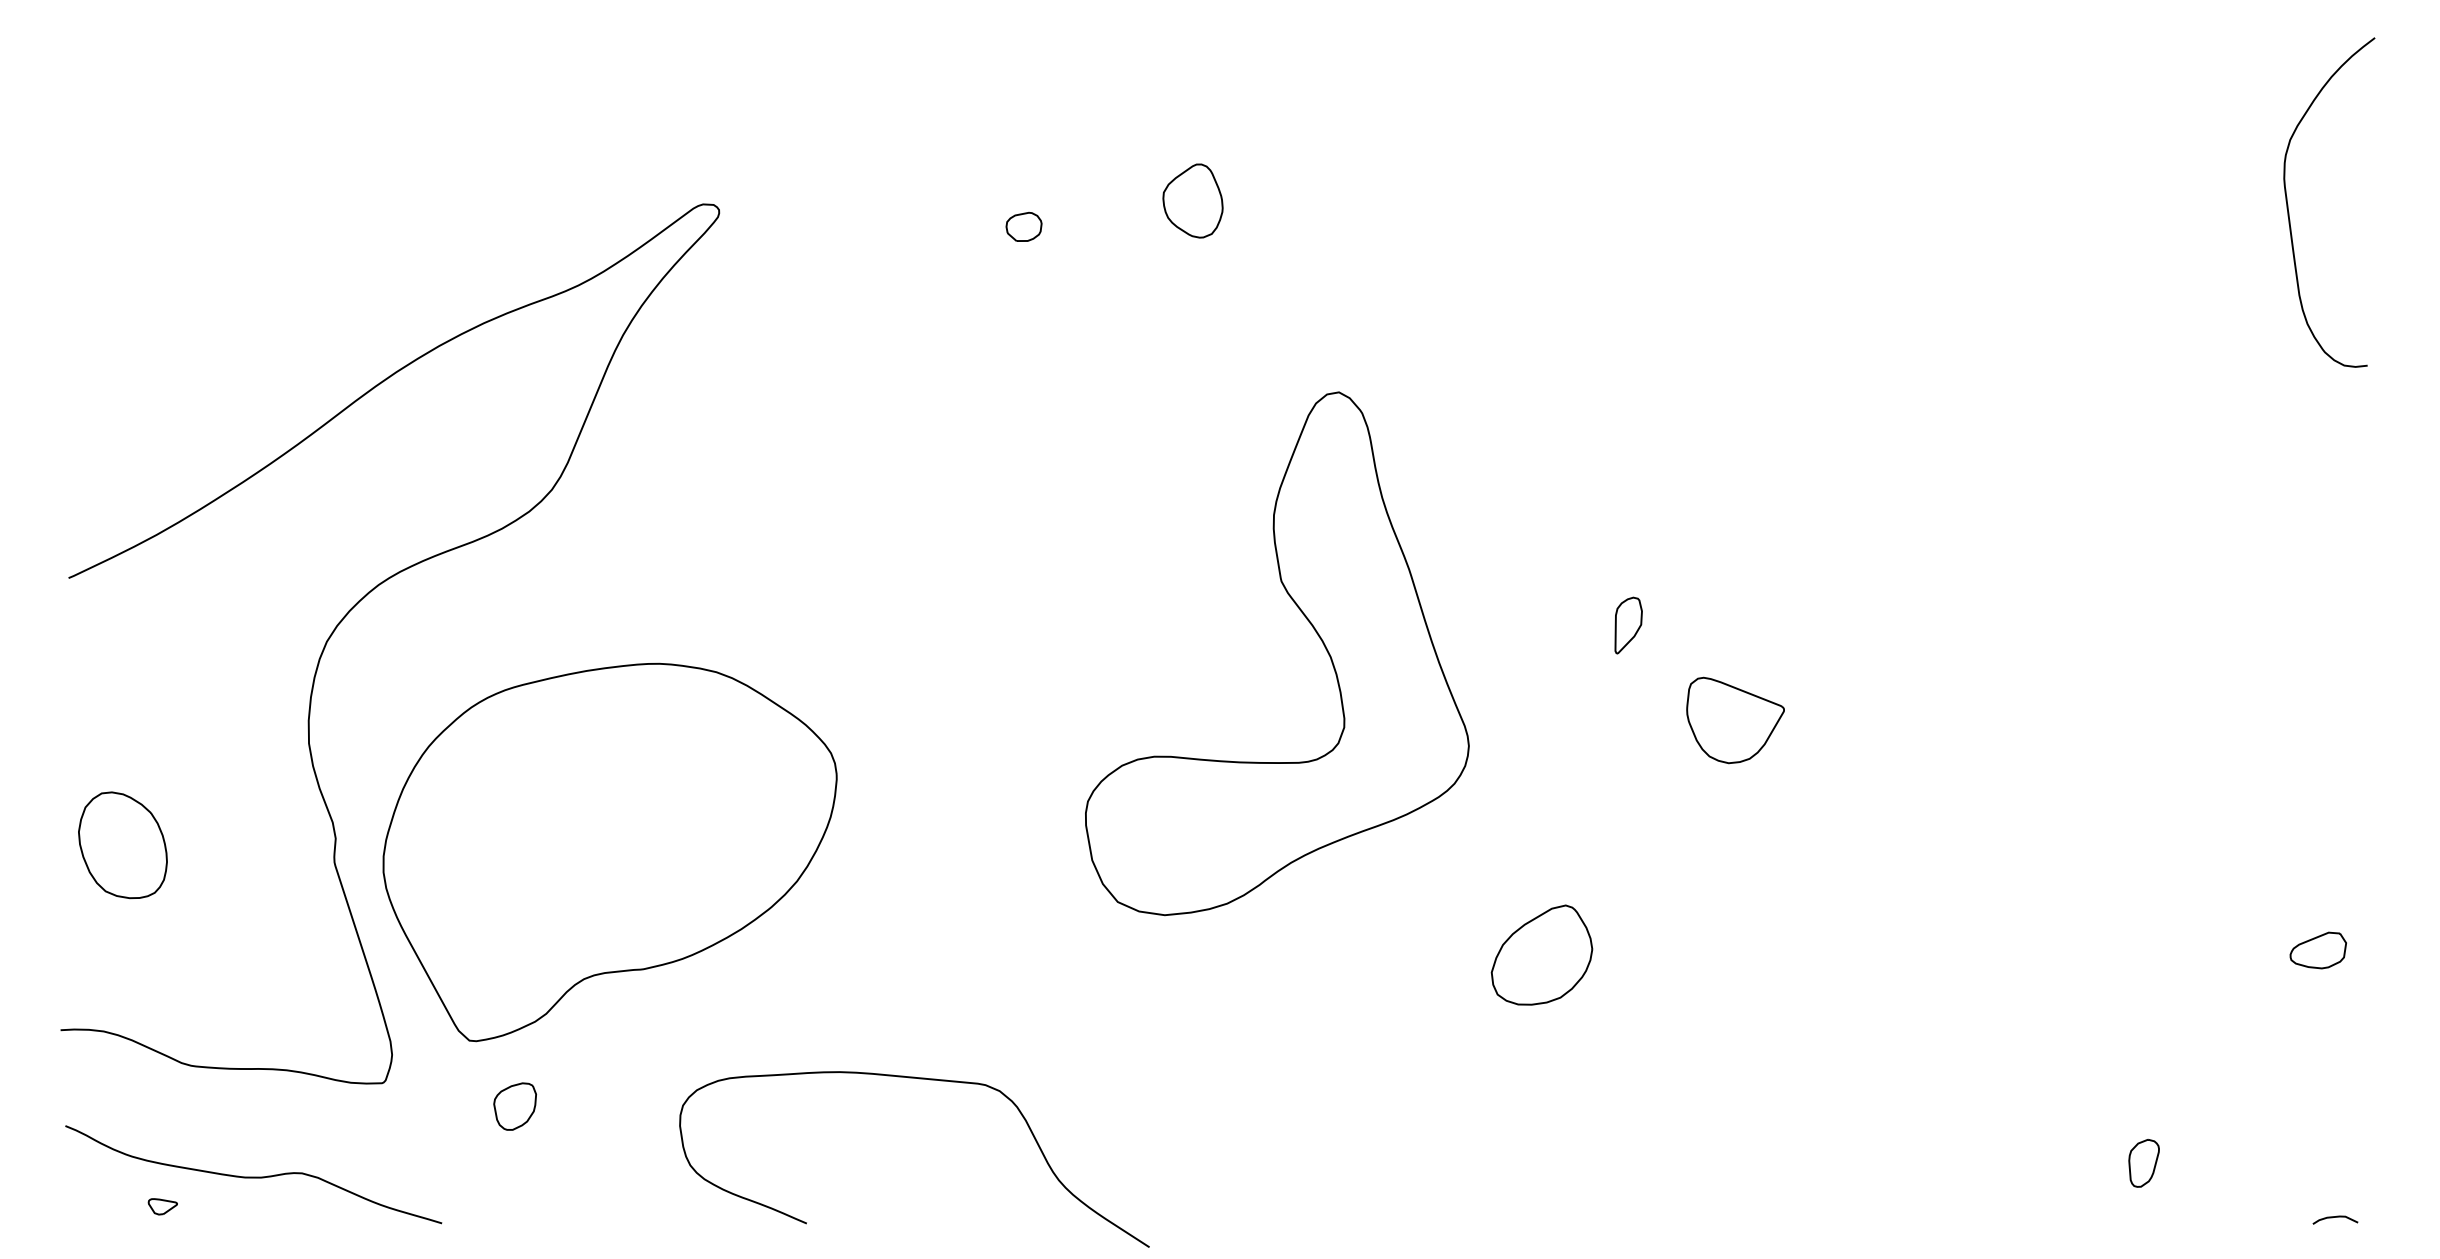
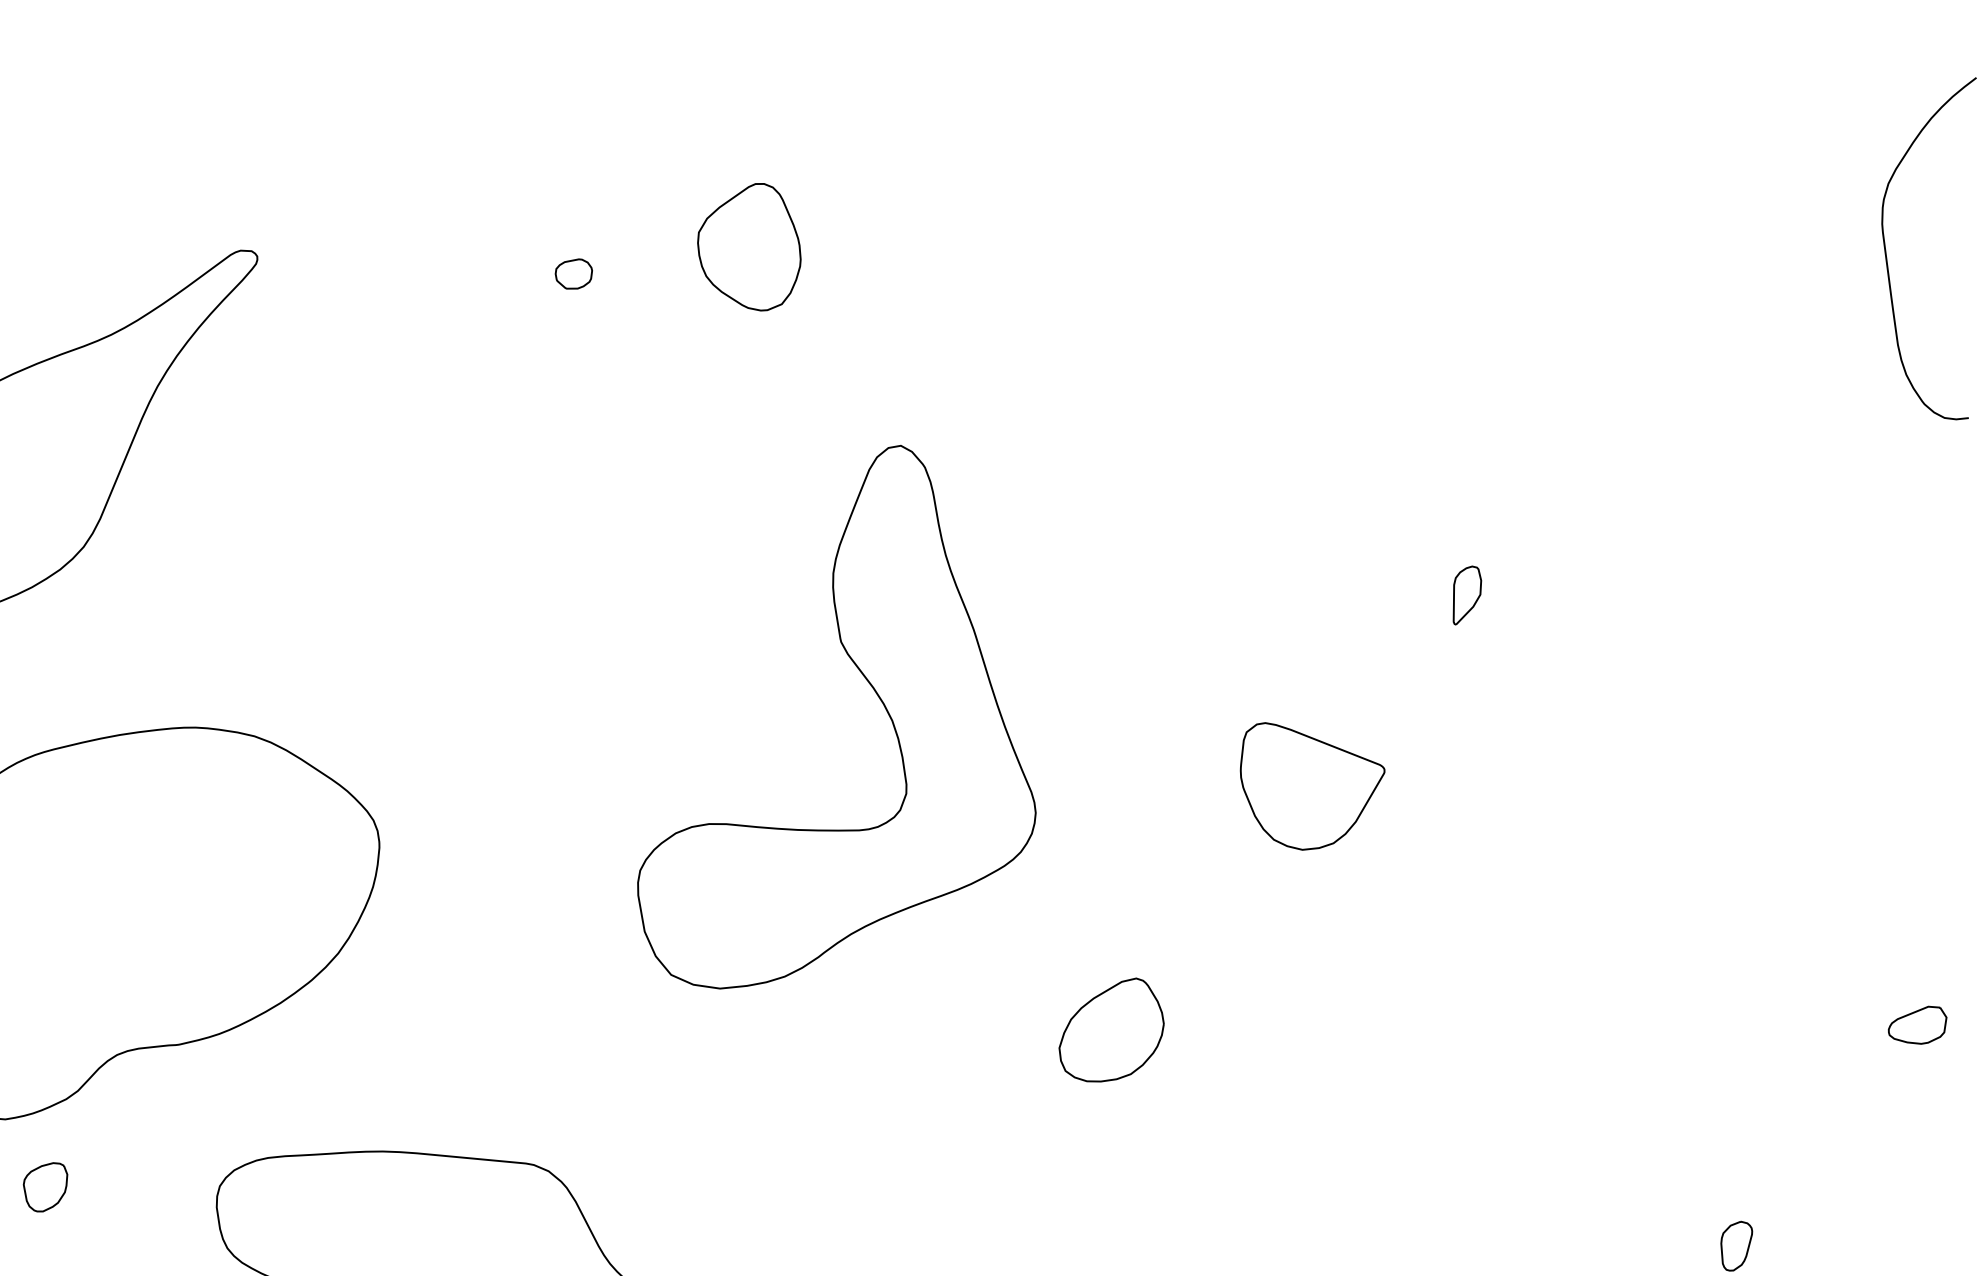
part: (1192, 200) -> (748, 246), size x1.67
part: (1628, 625) -> (1467, 595), moved
part: (1735, 720) -> (1312, 786), size x1.43

